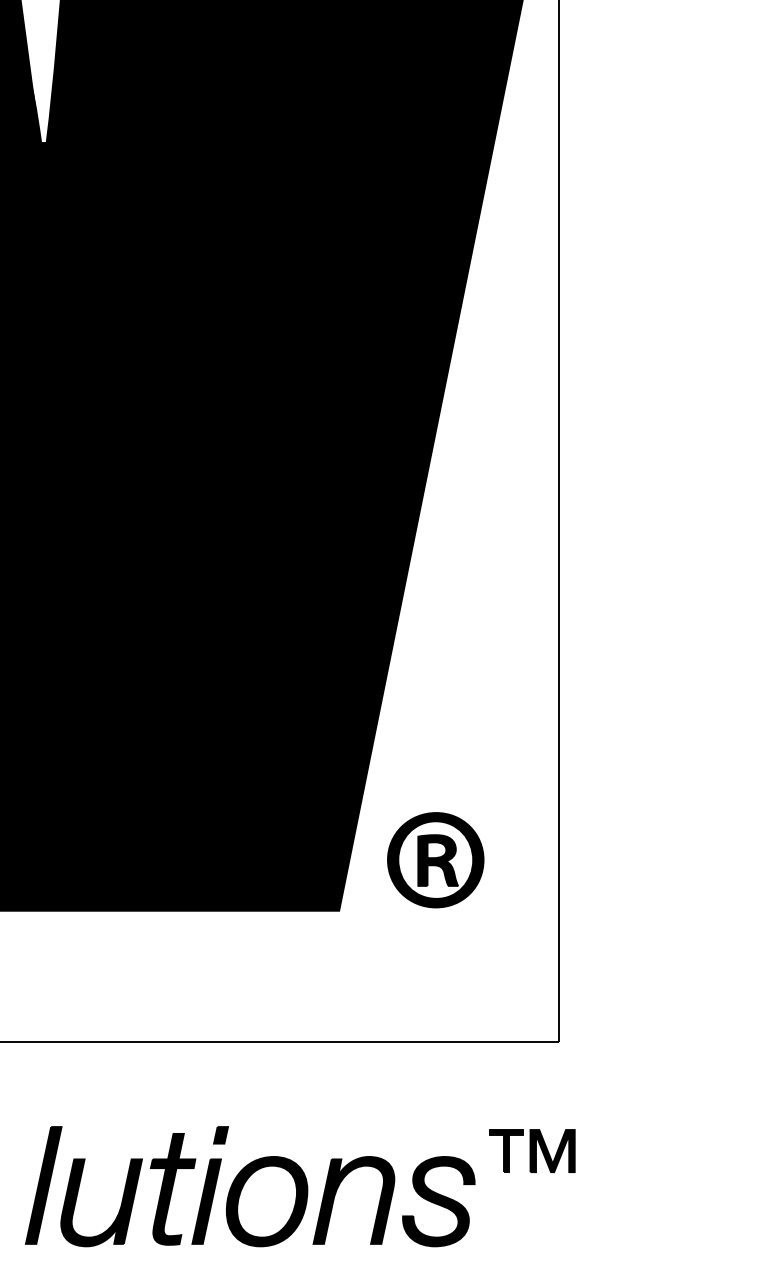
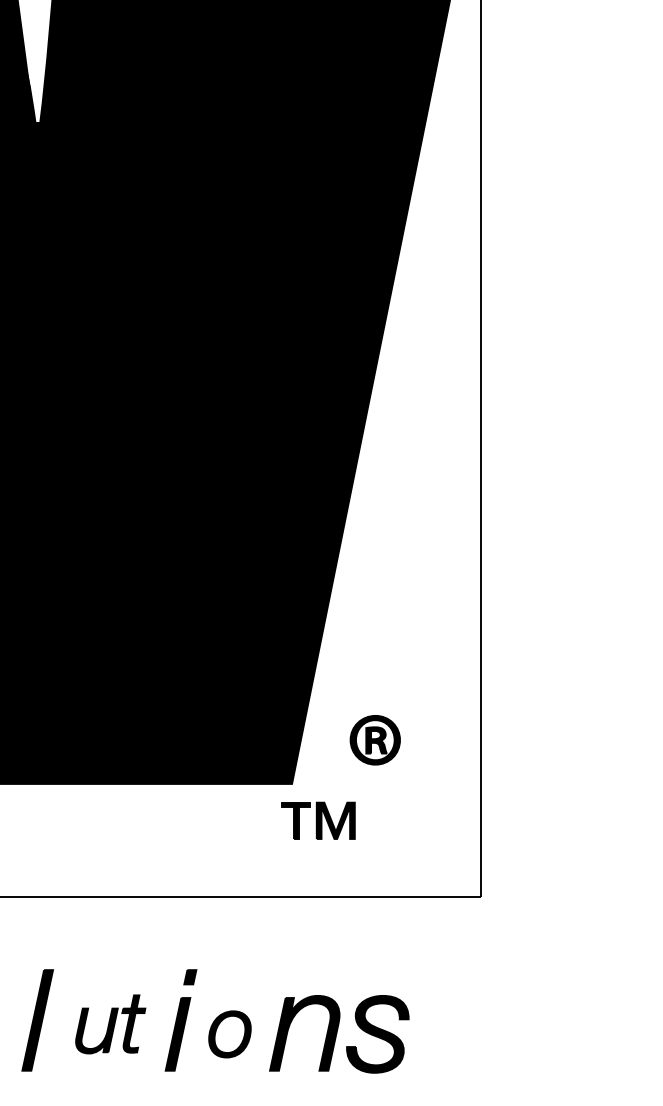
part: (436, 859) -> (375, 739), size x0.6
part: (532, 1150) -> (318, 820), moved
part: (128, 1190) -> (110, 1024), size x0.6
part: (266, 1201) -> (229, 1034), size x0.6

